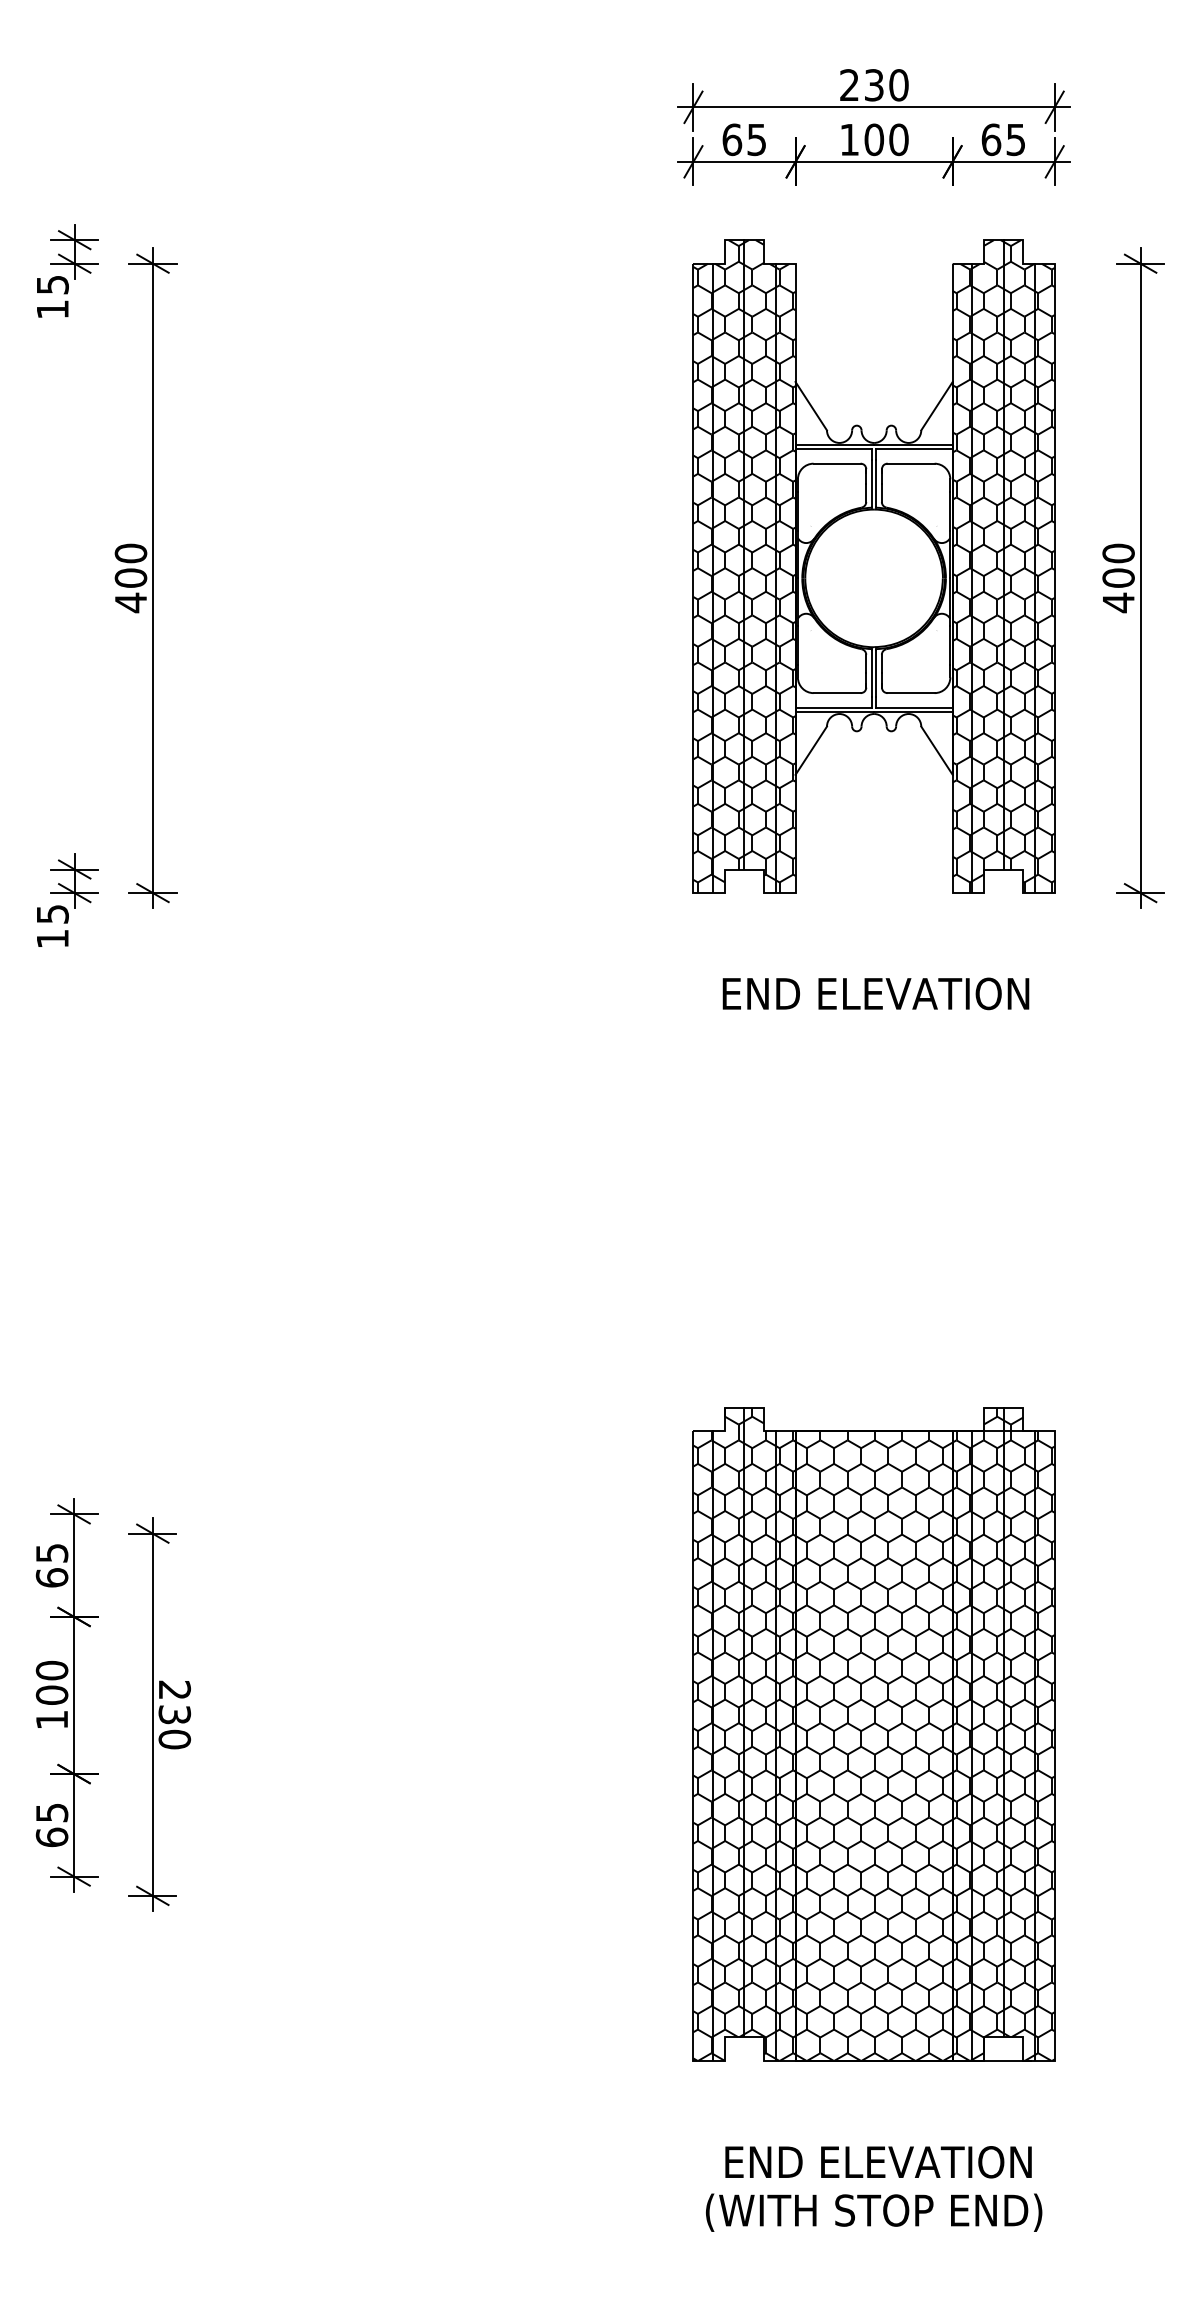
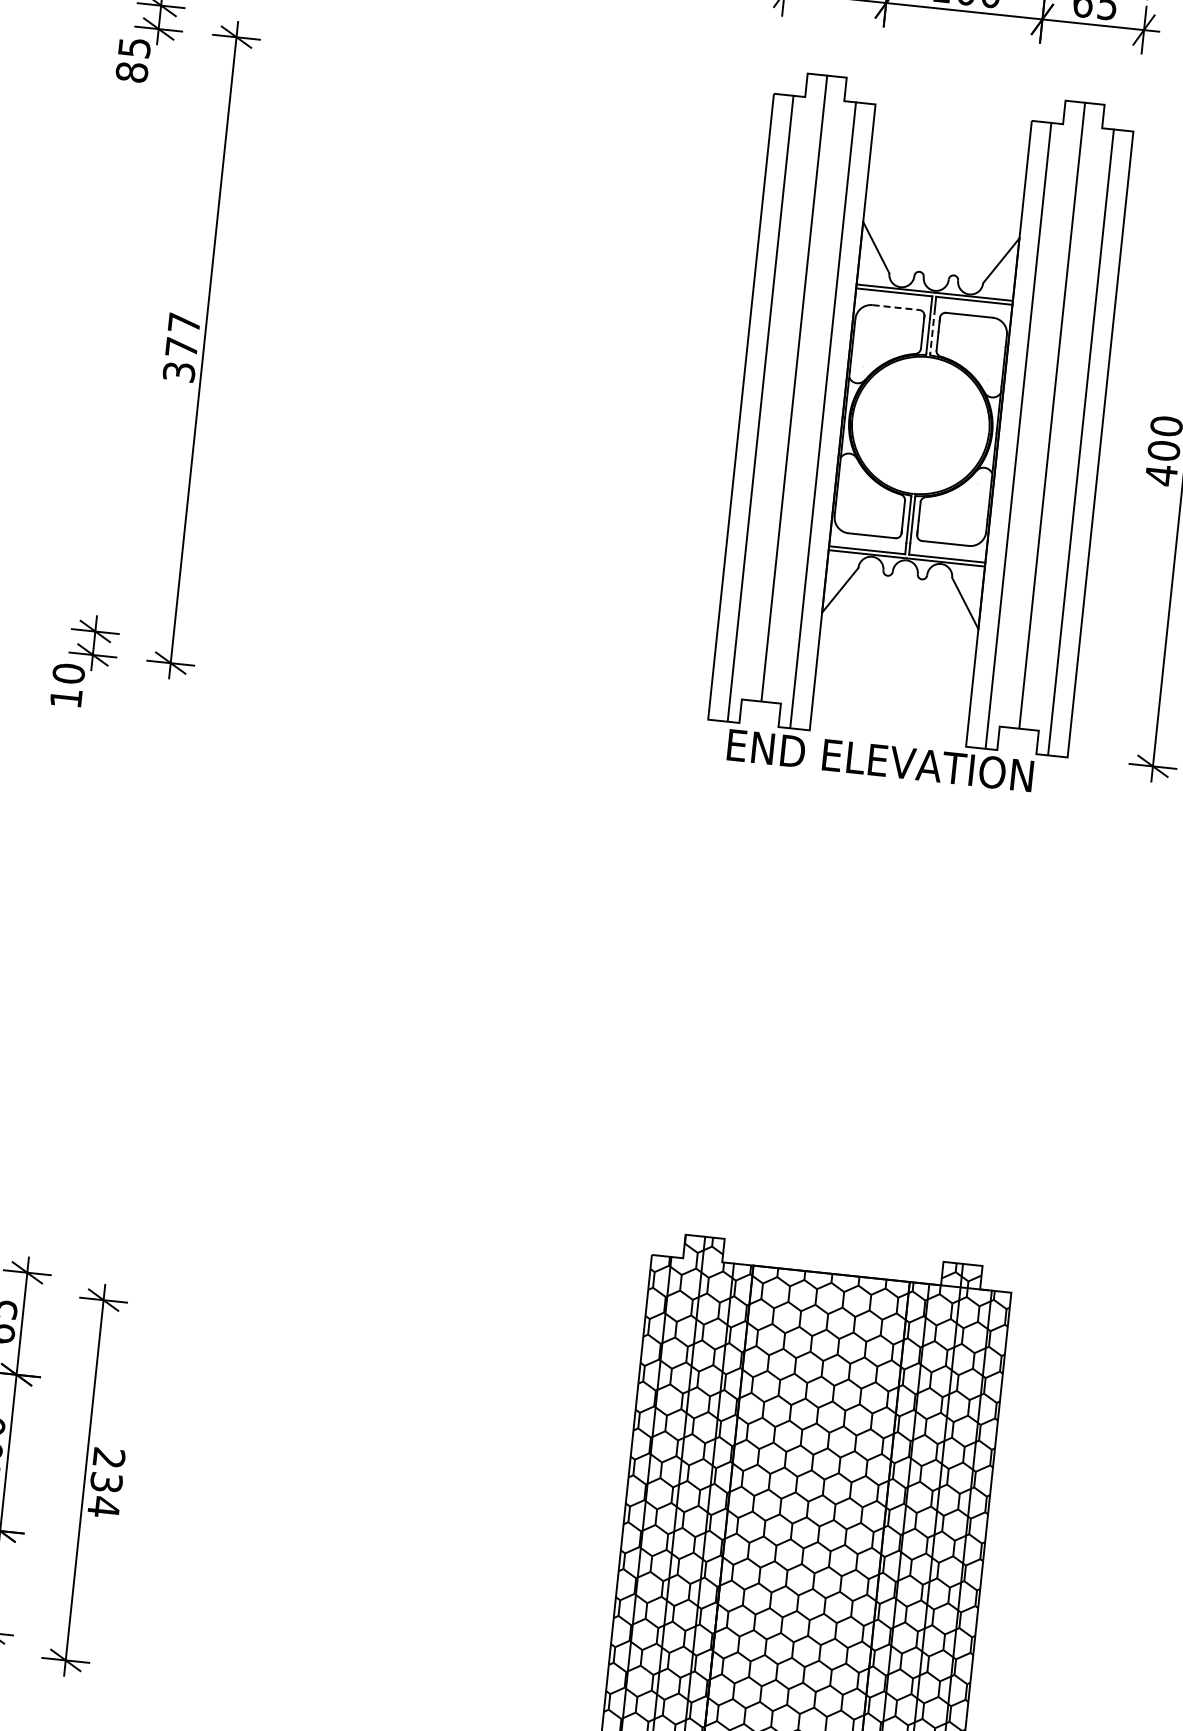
text: (52, 309) -> (131, 72), 15 -> 85
line: (837, 463) -> (896, 307), solid -> dashed
line: (876, 483) -> (933, 331), solid -> dashed
hatch: (744, 566) -> (793, 400), removed
hatch: (1003, 566) -> (1050, 427), removed
text: (130, 578) -> (181, 347), 400 -> 377
text: (52, 913) -> (68, 672), 15 -> 10
text: (875, 993) -> (879, 760), moved
text: (174, 1739) -> (103, 1507), 230 -> 234

